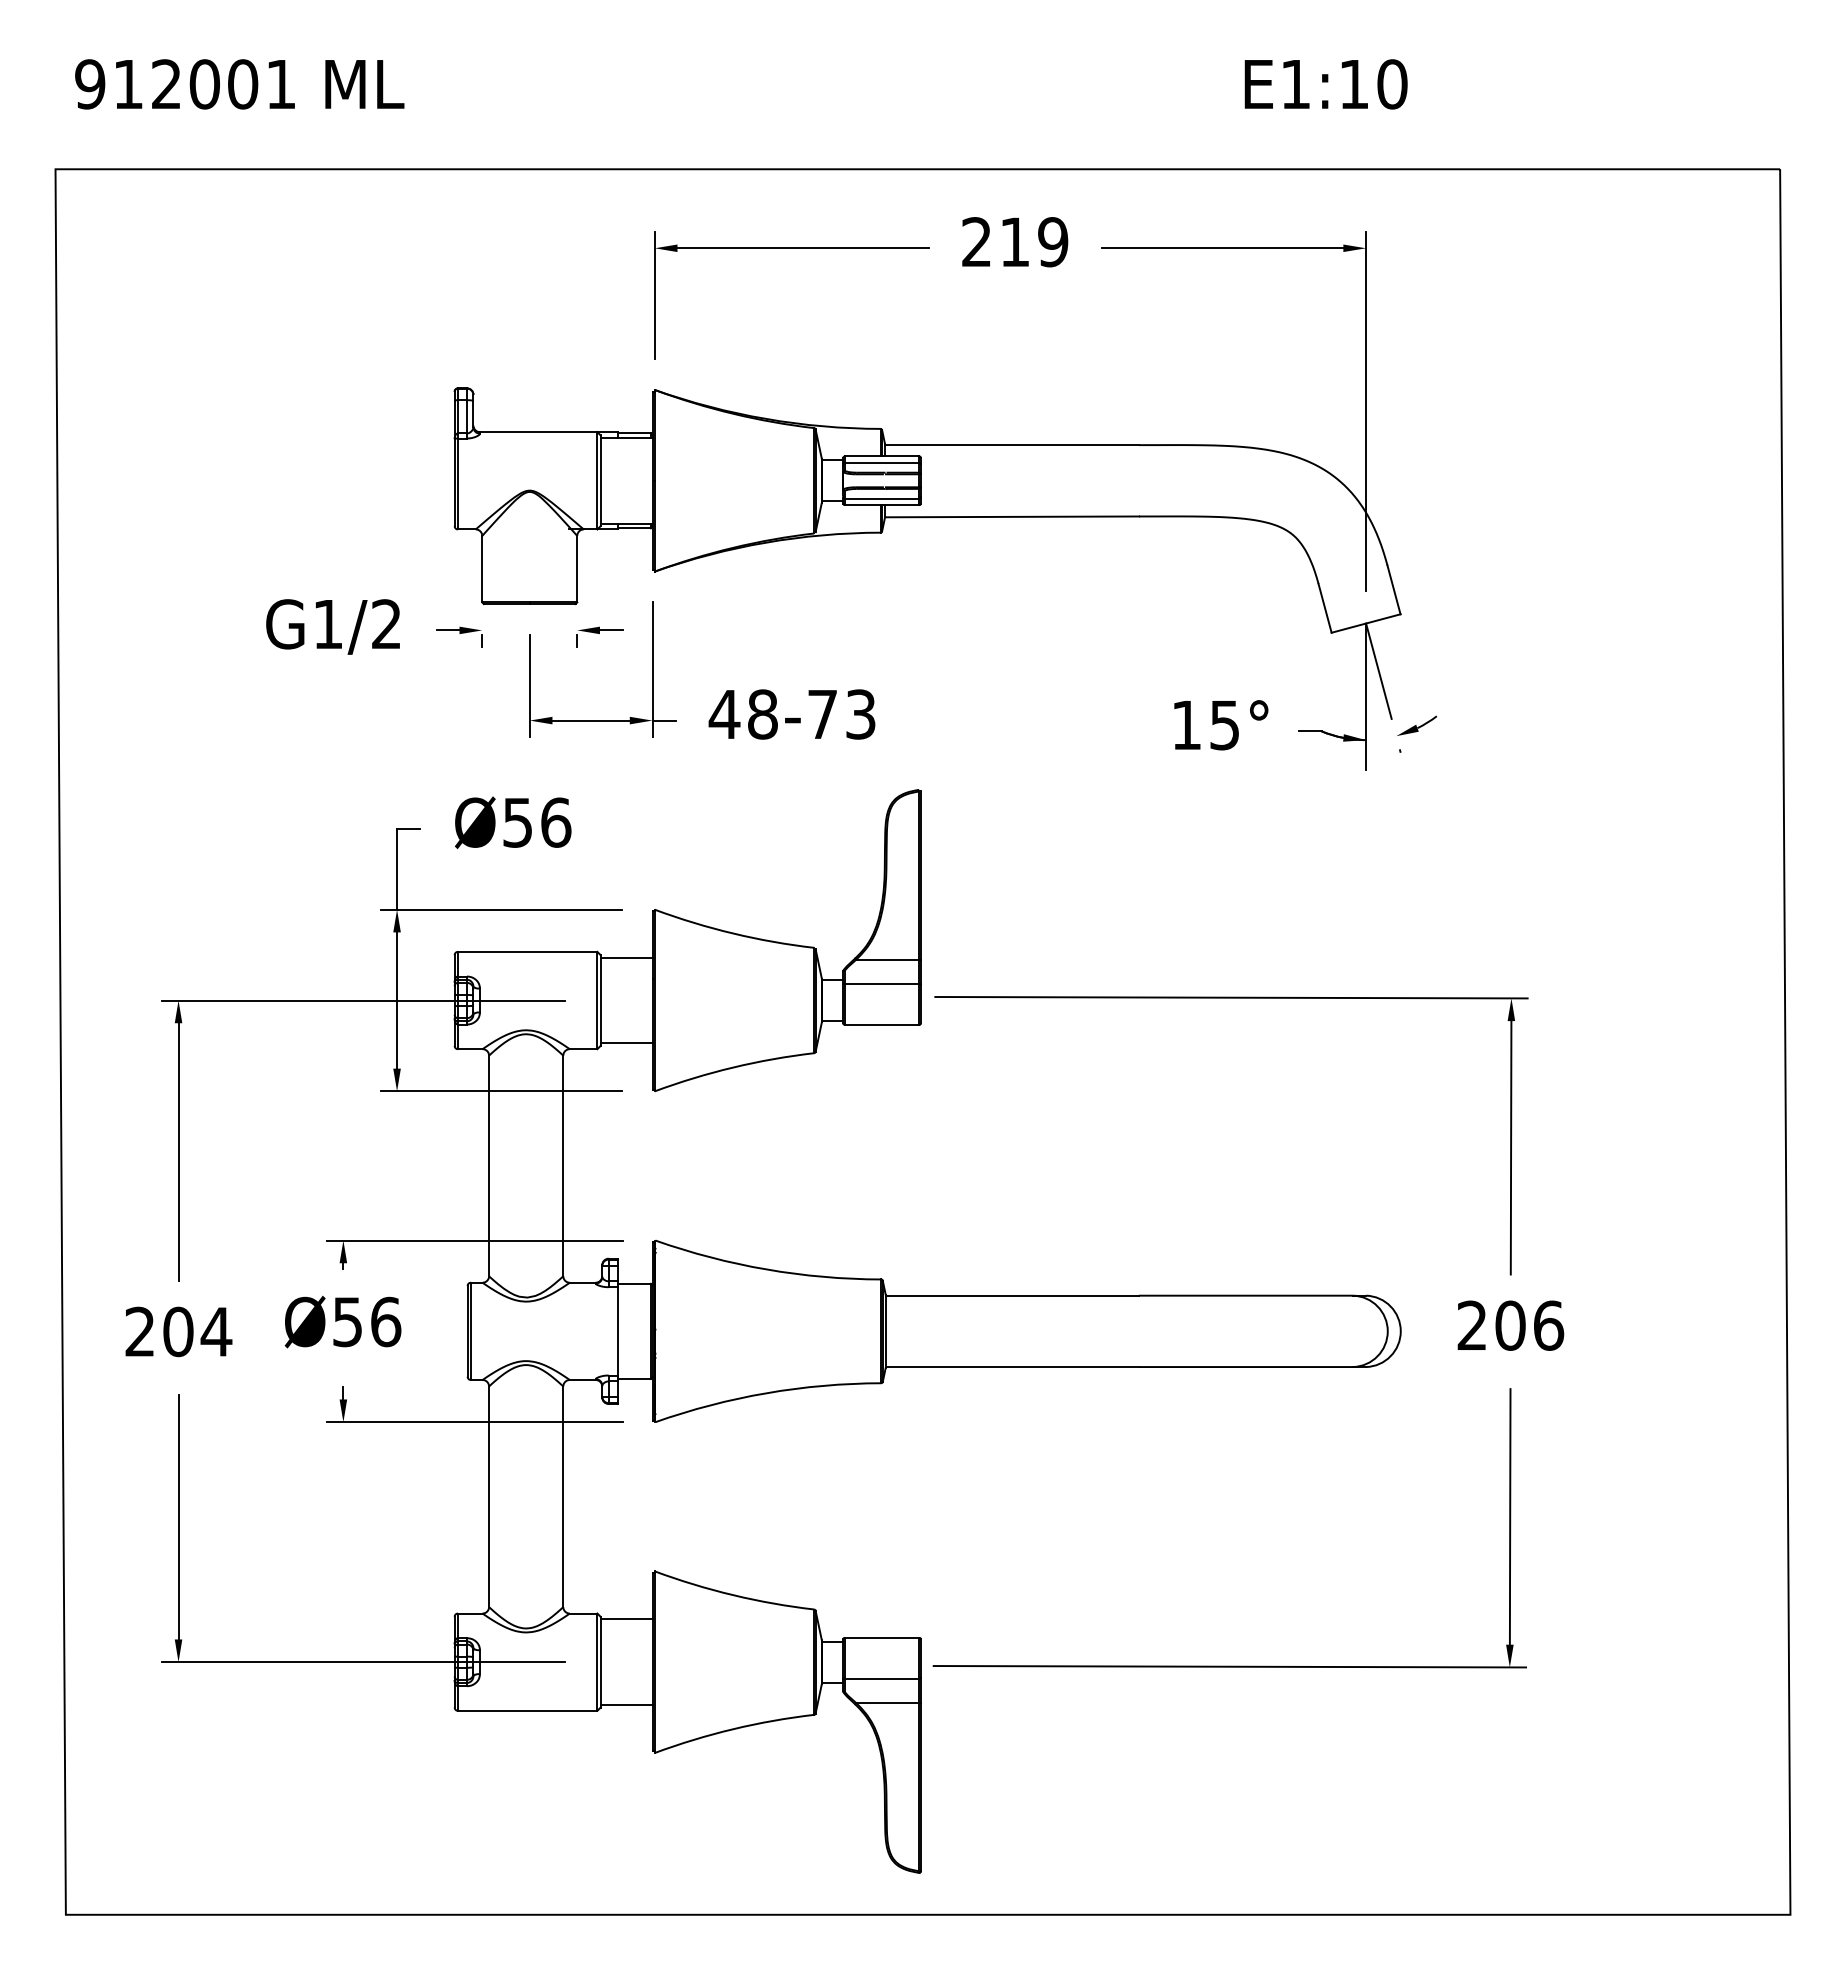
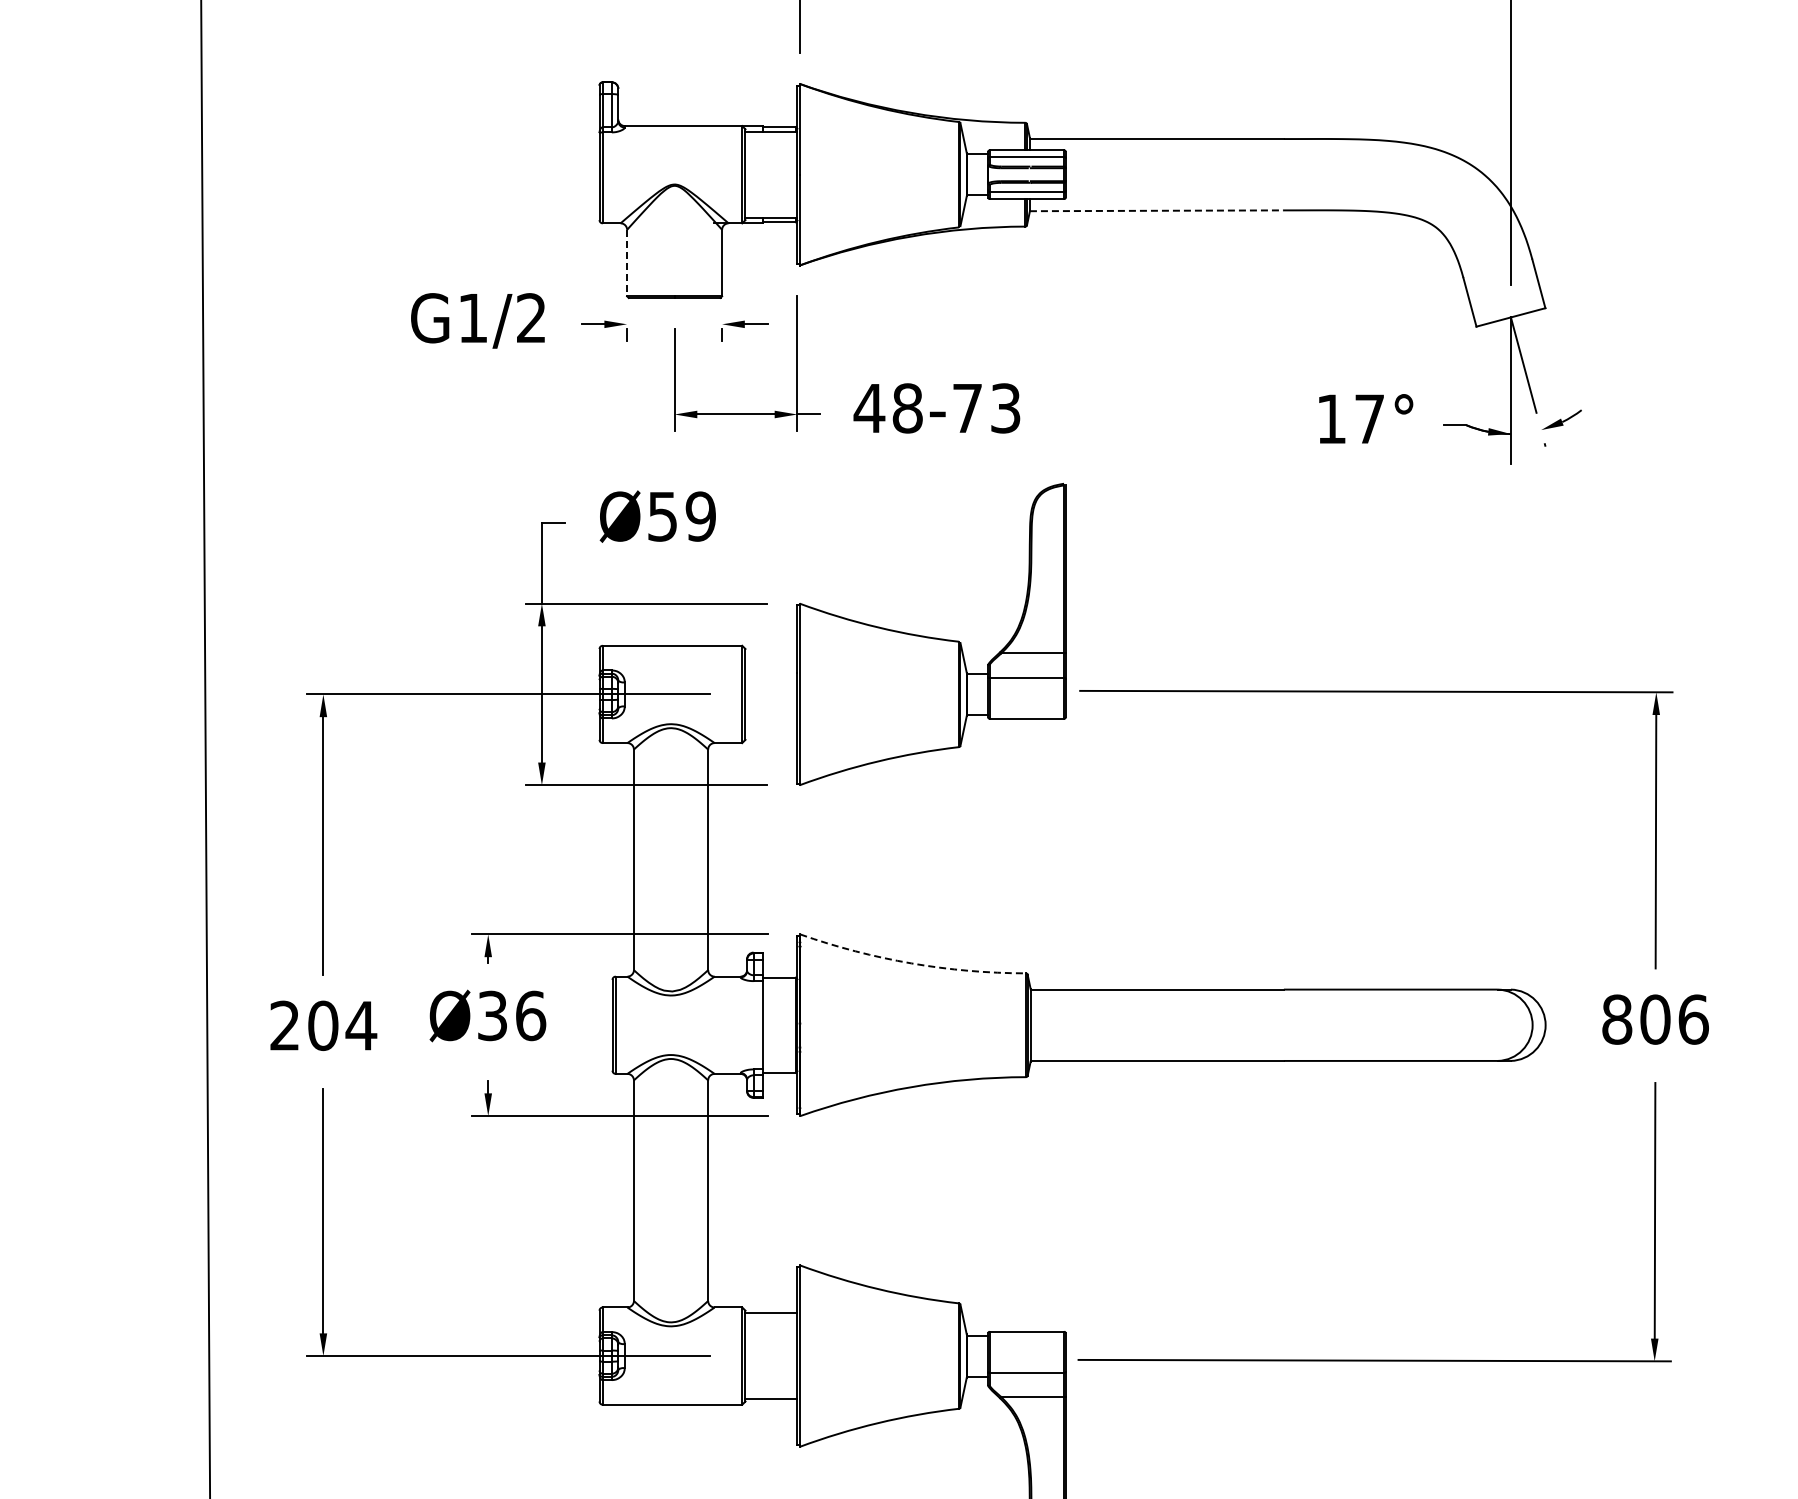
line: (1012, 516) -> (1157, 210), solid -> dashed
line: (482, 569) -> (627, 263), solid -> dashed
text: (1224, 725) -> (1369, 419), 15° -> 17°
text: (556, 822) -> (701, 516), Ø56 -> Ø59
line: (626, 957) -> (771, 651), removed
line: (626, 1043) -> (771, 737), removed
arc: (766, 1269) -> (911, 963), solid -> dashed
text: (347, 1321) -> (492, 1015), Ø56 -> Ø36
text: (1472, 1325) -> (1617, 1019), 206 -> 806

